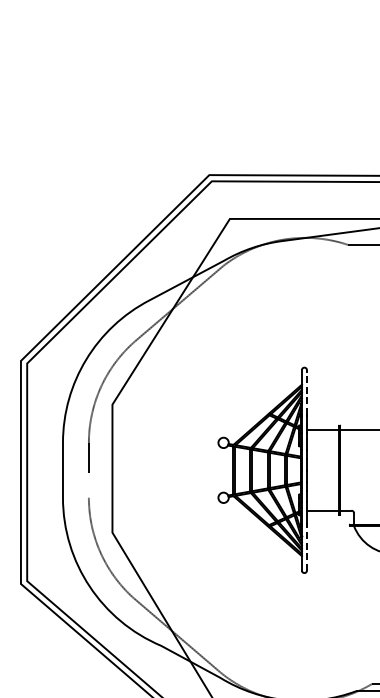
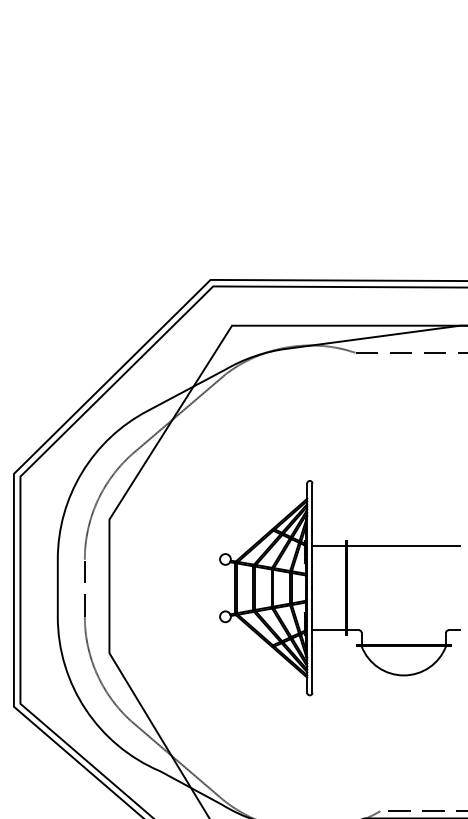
line: (306, 392) -> (312, 506), dashed -> solid
line: (306, 548) -> (312, 669), dashed -> solid

